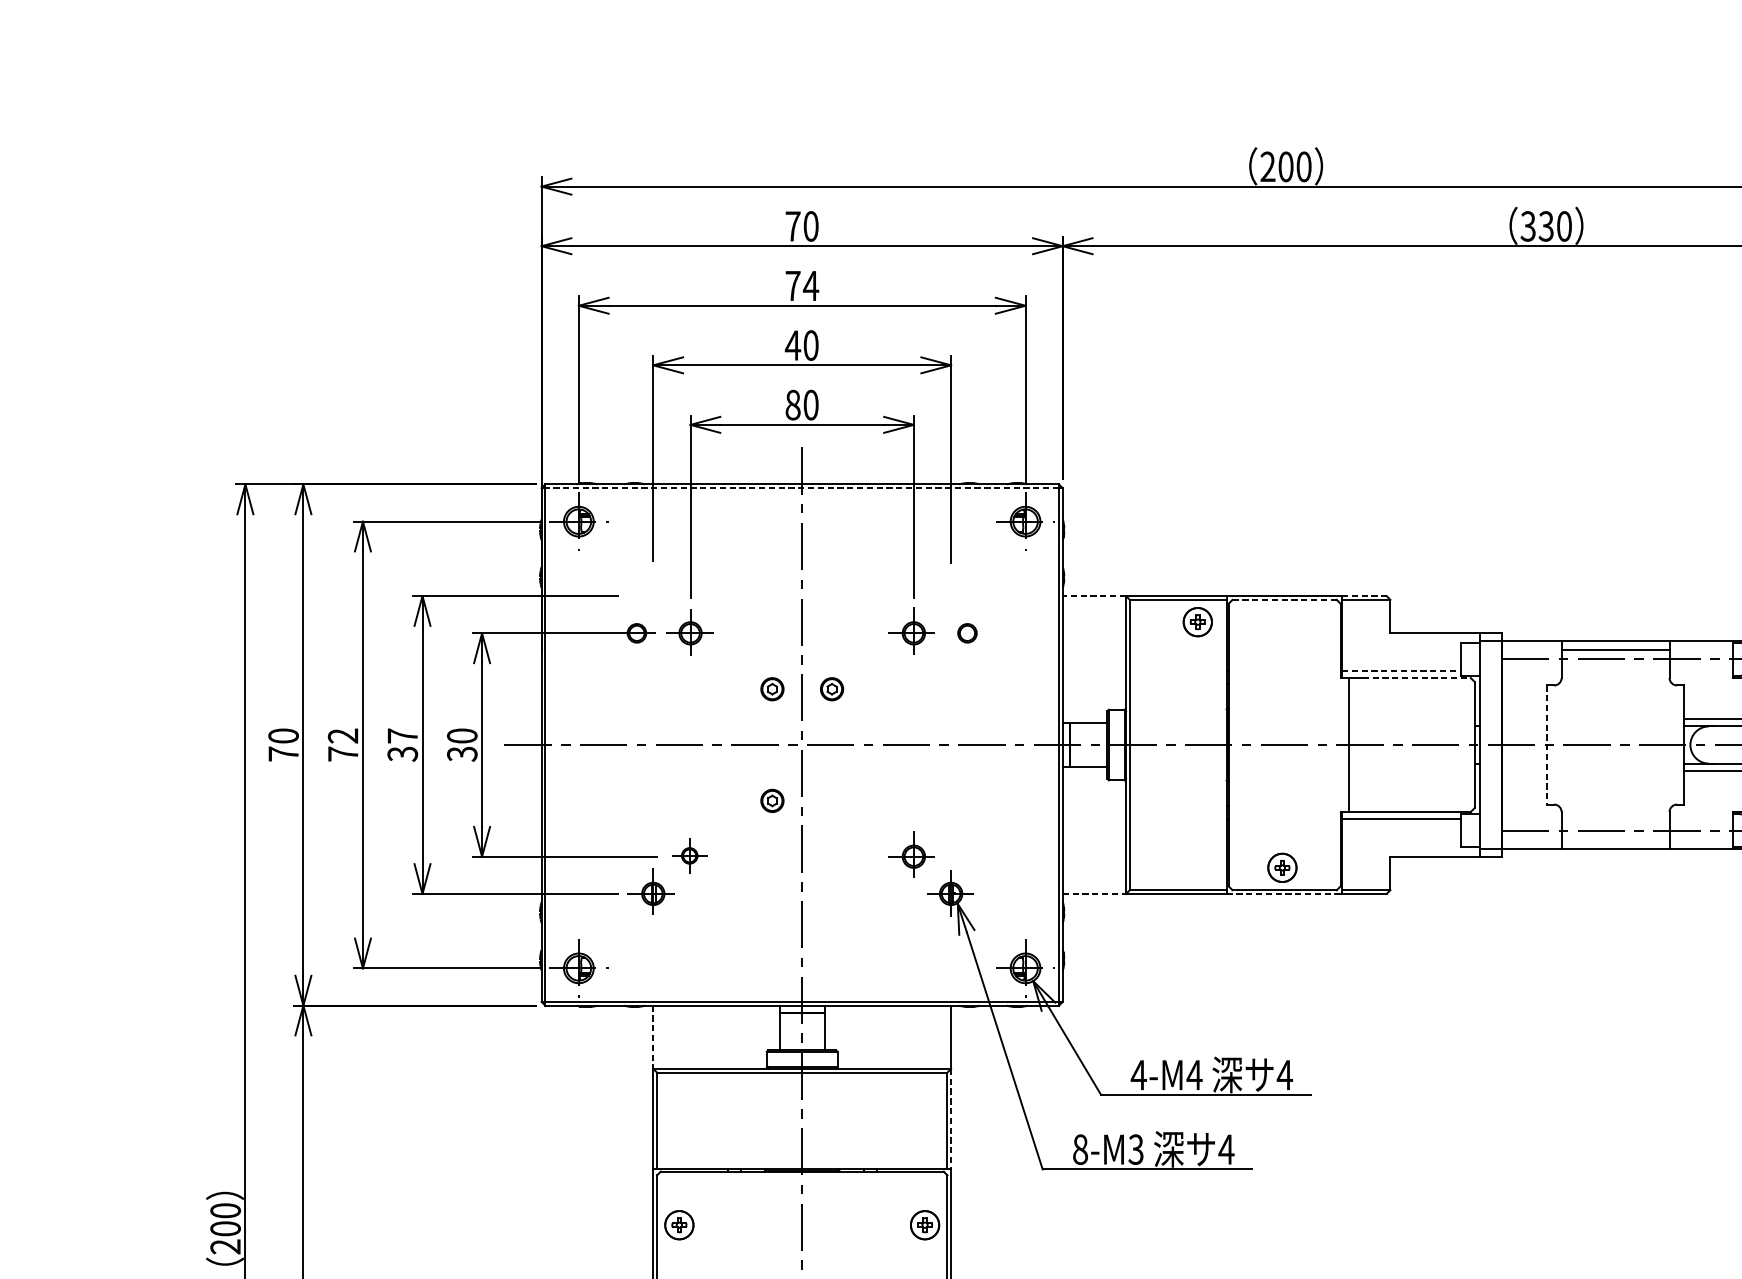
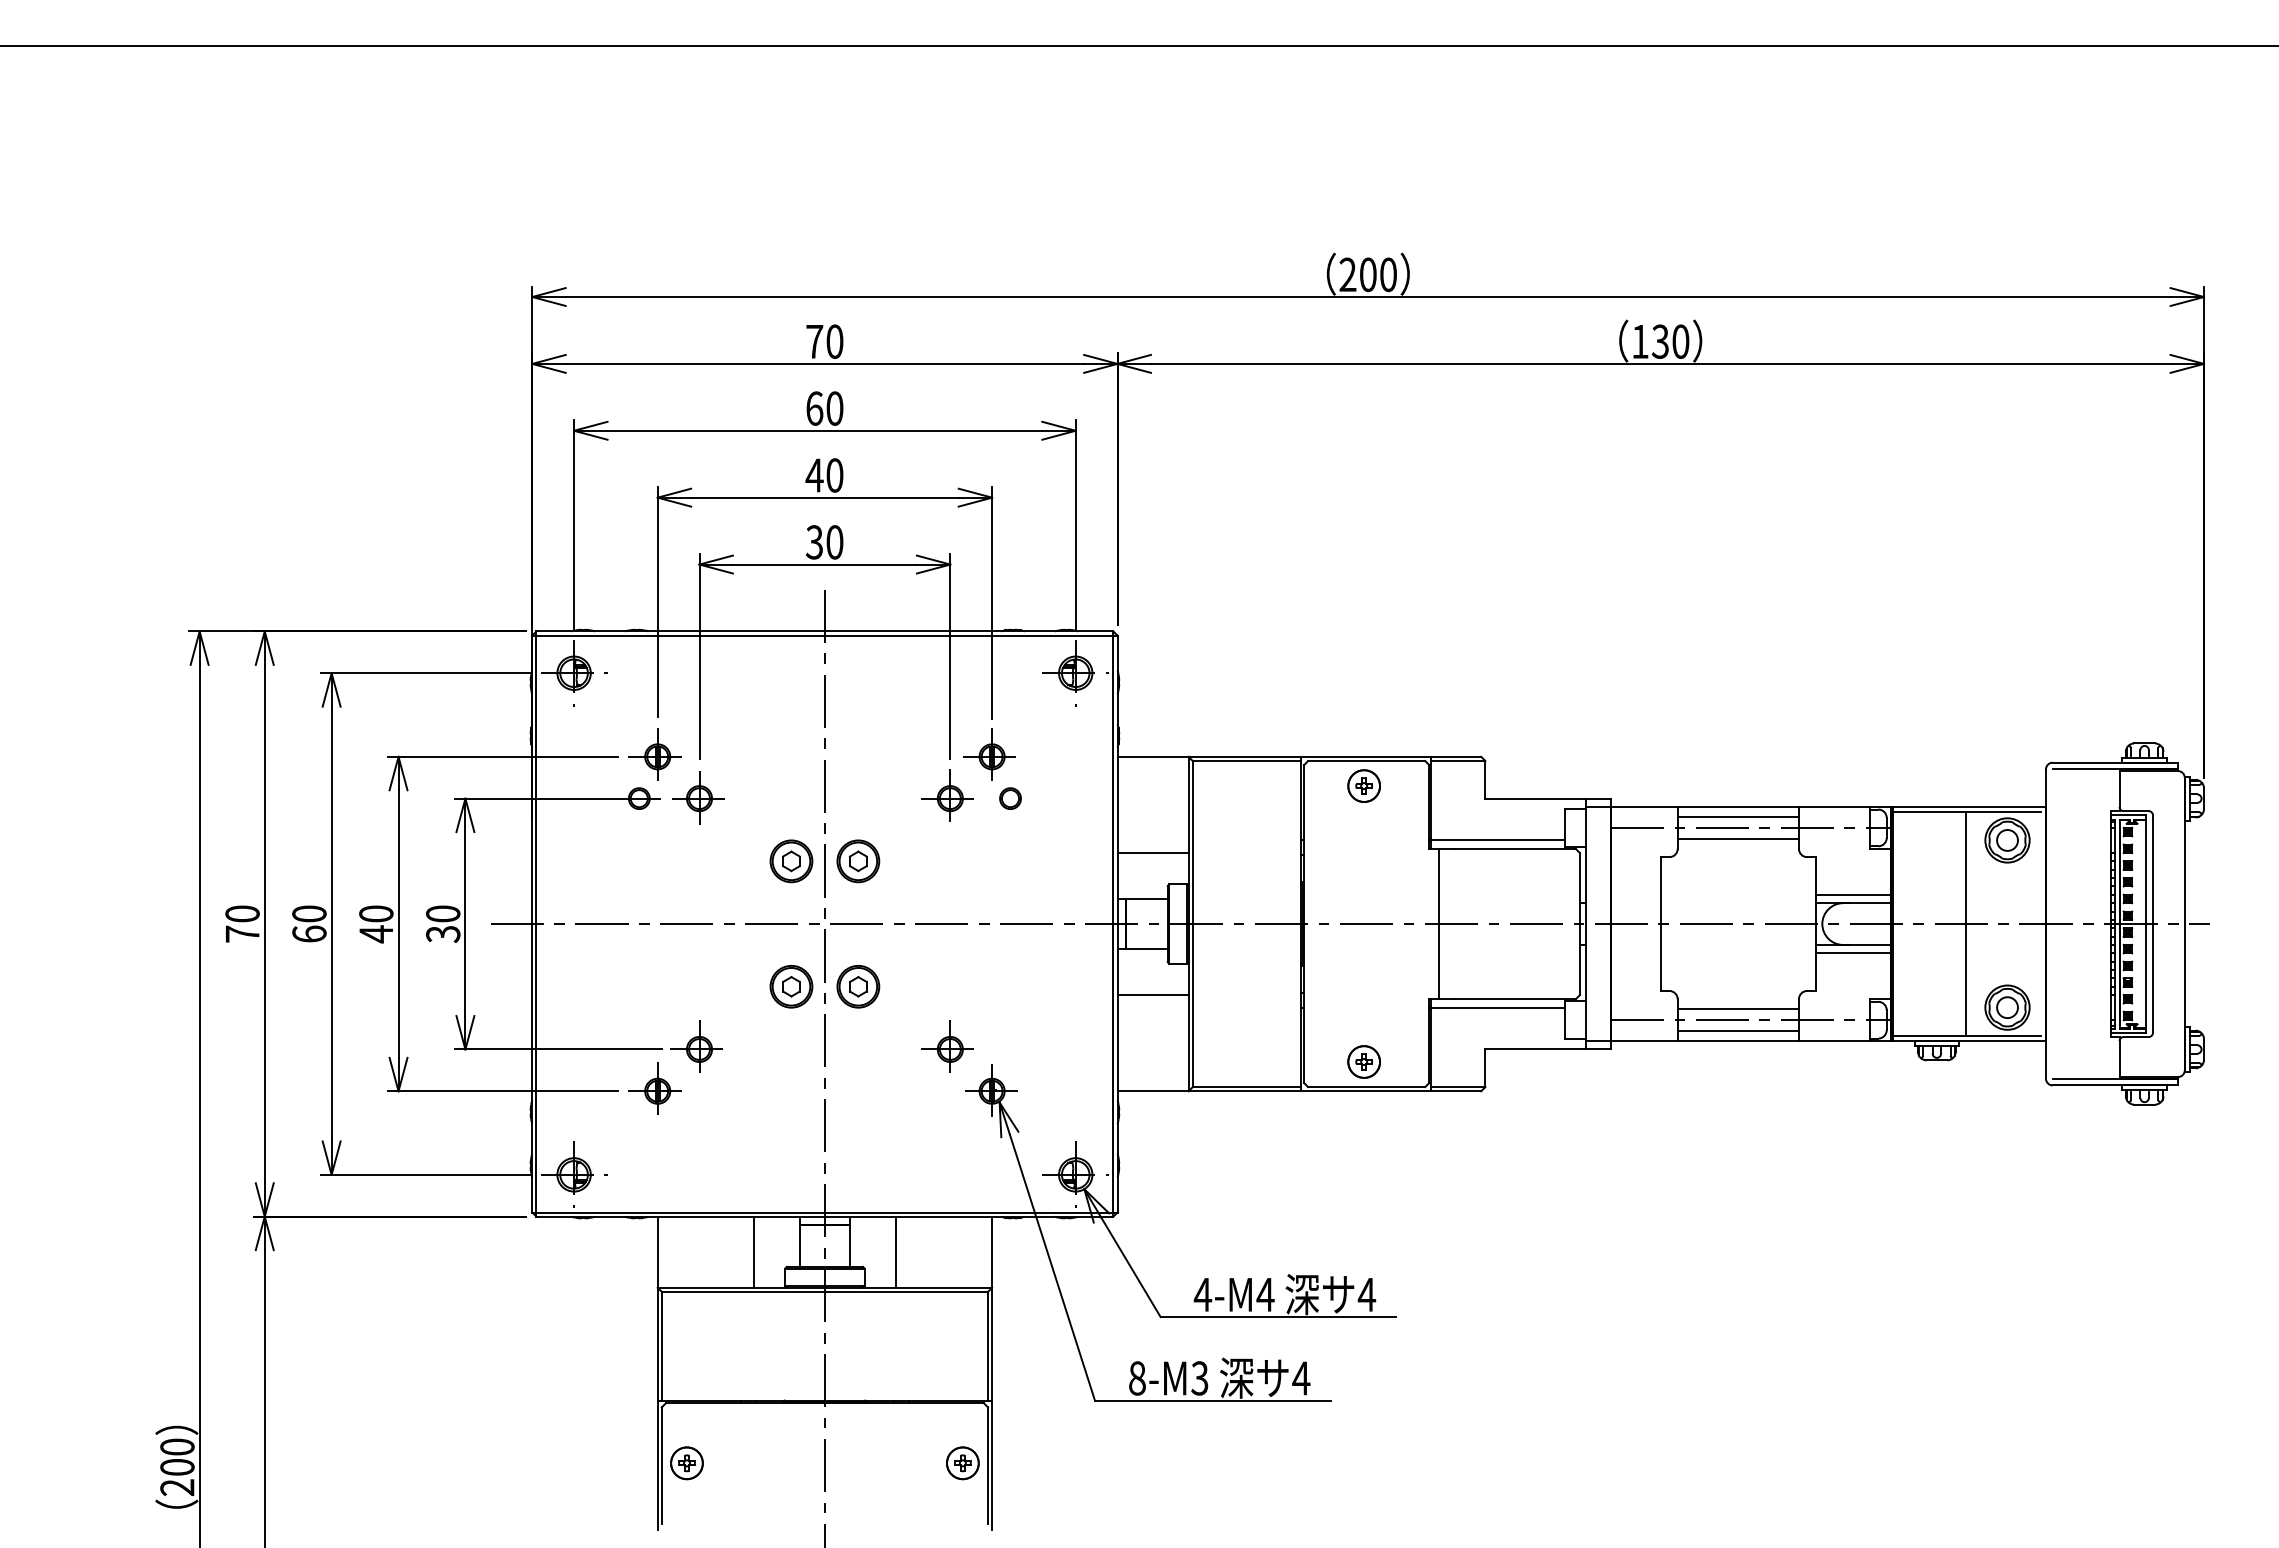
text: (1527, 226) -> (1639, 341), 330 -> 130
text: (801, 285) -> (824, 408), 74 -> 60
text: (792, 405) -> (814, 542), 80 -> 30
line: (801, 488) -> (824, 635), dashed -> solid
part: (650, 594) -> (654, 754), added
part: (948, 594) -> (989, 754), added
line: (1094, 595) -> (1153, 756), dashed -> solid
line: (1364, 595) -> (1456, 756), dashed -> solid
line: (1284, 600) -> (1366, 761), dashed -> solid
part: (1197, 621) -> (1363, 785), moved
line: (1614, 668) -> (1737, 838), added
line: (1401, 670) -> (1497, 840), dashed -> solid
line: (1417, 677) -> (1515, 848), dashed -> solid
line: (1093, 682) -> (1152, 853), added
part: (772, 689) -> (791, 861), size x1.67
part: (832, 689) -> (858, 861), size x1.67
text: (343, 744) -> (309, 923), 72 -> 60
text: (402, 745) -> (376, 924), 37 -> 40
line: (1546, 745) -> (1660, 924), dashed -> solid
part: (772, 800) -> (791, 986), size x1.67
part: (832, 800) -> (858, 986), added
line: (1093, 808) -> (1152, 995), added
line: (1614, 821) -> (1737, 1009), added
line: (1614, 840) -> (1737, 1031), added
part: (687, 854) -> (696, 1046), size x1.43
line: (1094, 894) -> (1153, 1091), dashed -> solid
line: (1284, 894) -> (1366, 1091), dashed -> solid
line: (738, 1036) -> (753, 1251), added
line: (865, 1036) -> (895, 1251), added
line: (653, 1037) -> (657, 1252), dashed -> solid
line: (951, 1119) -> (992, 1344), dashed -> solid

